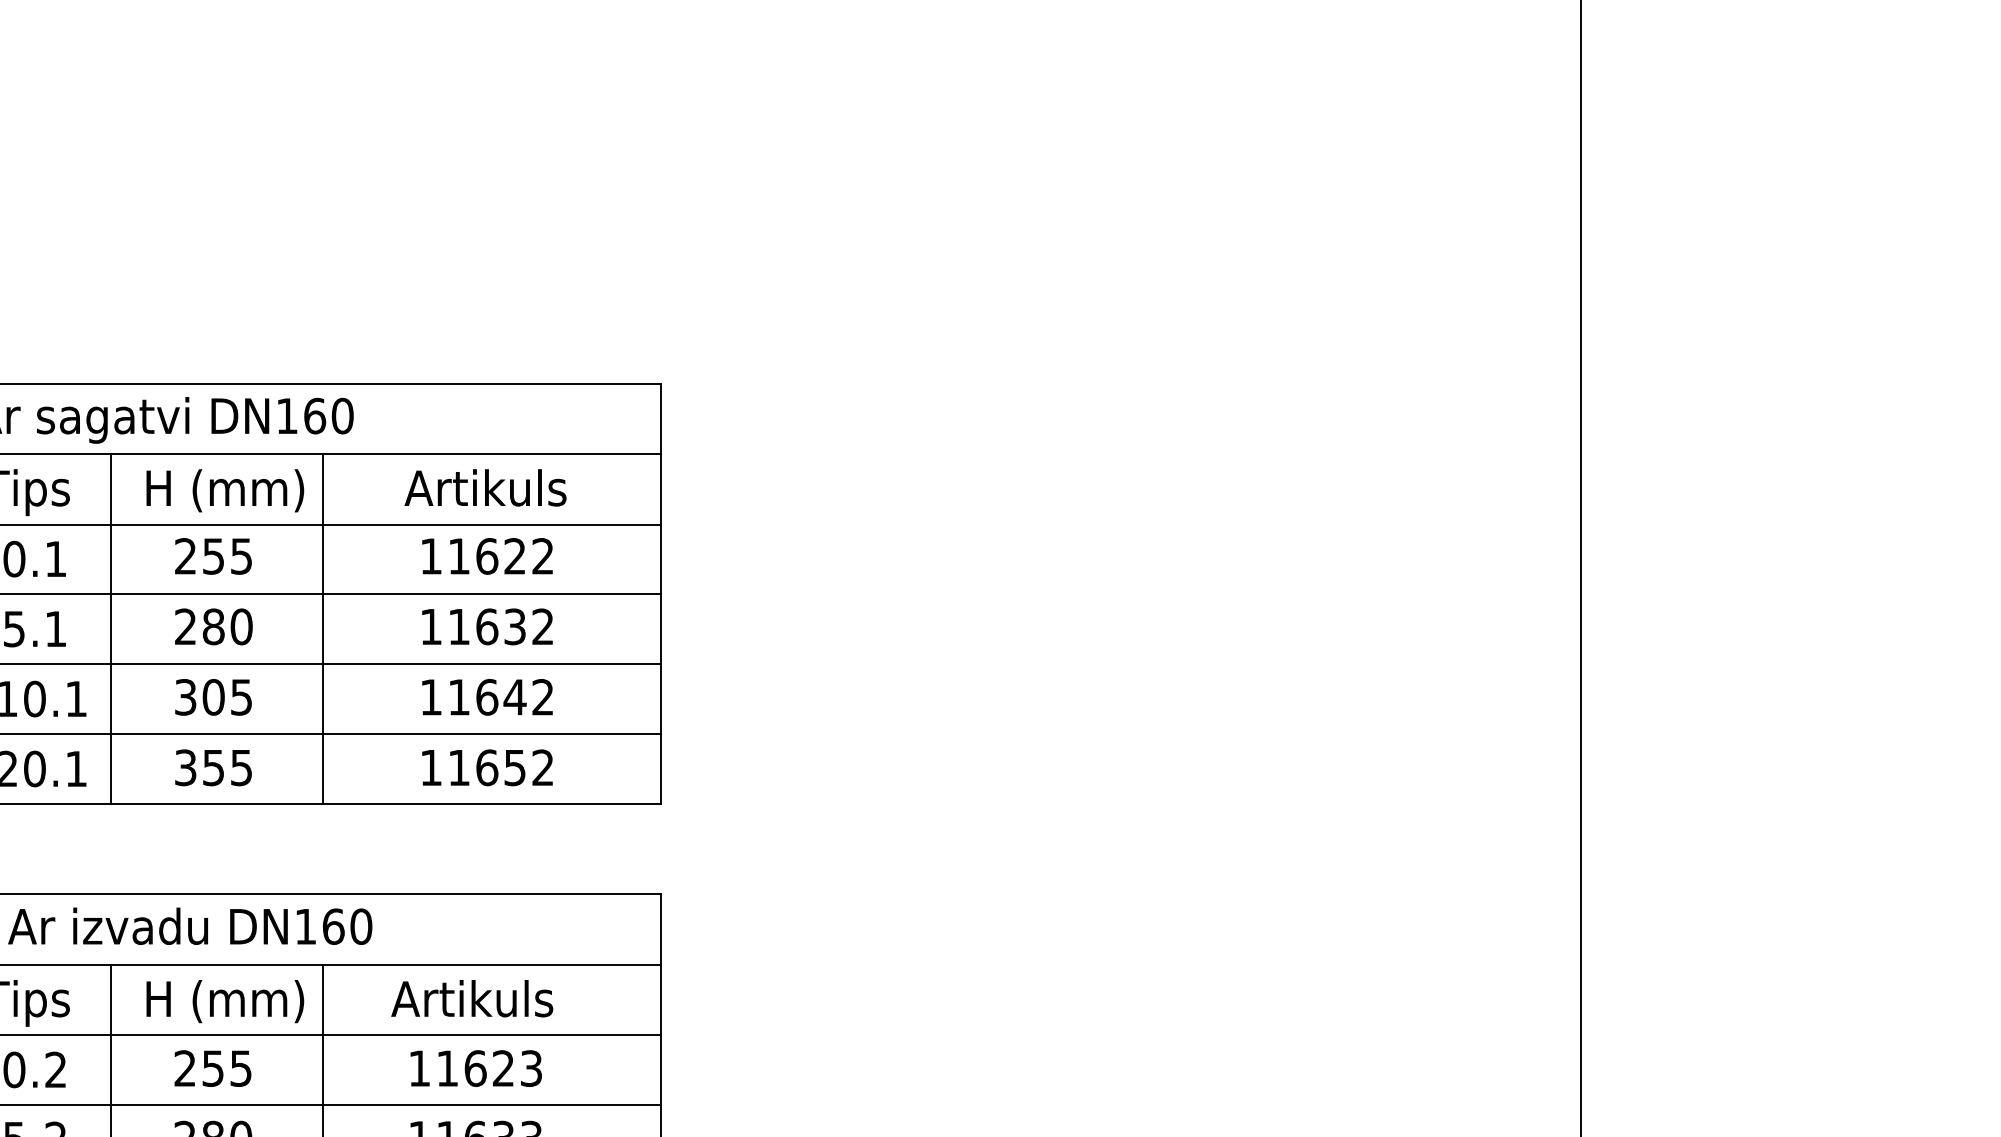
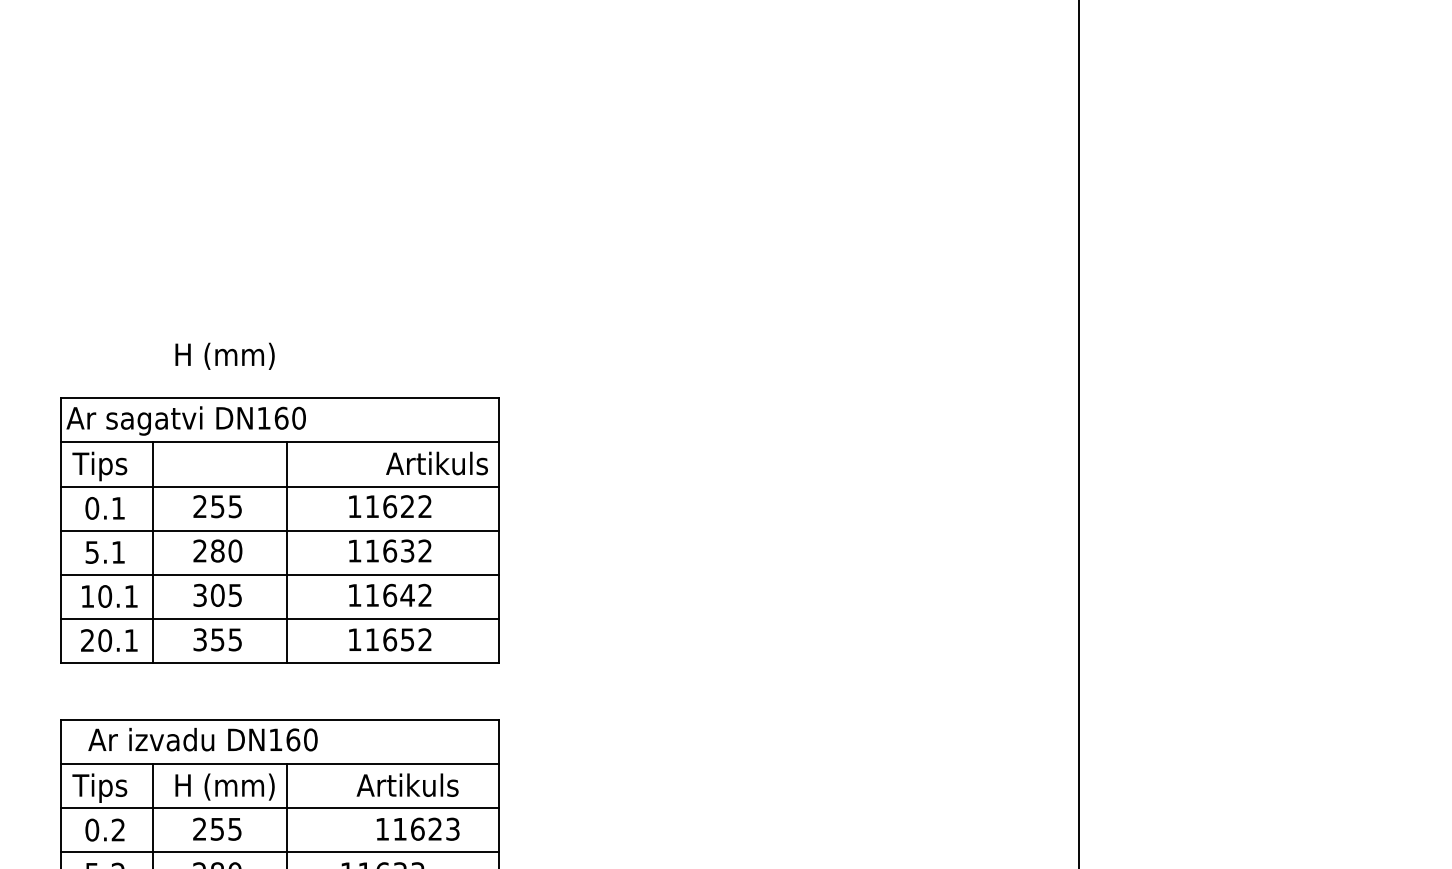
text: (484, 487) -> (436, 463), moved
text: (224, 489) -> (224, 355), moved
text: (472, 997) -> (407, 784), moved
text: (475, 1067) -> (417, 828), moved

